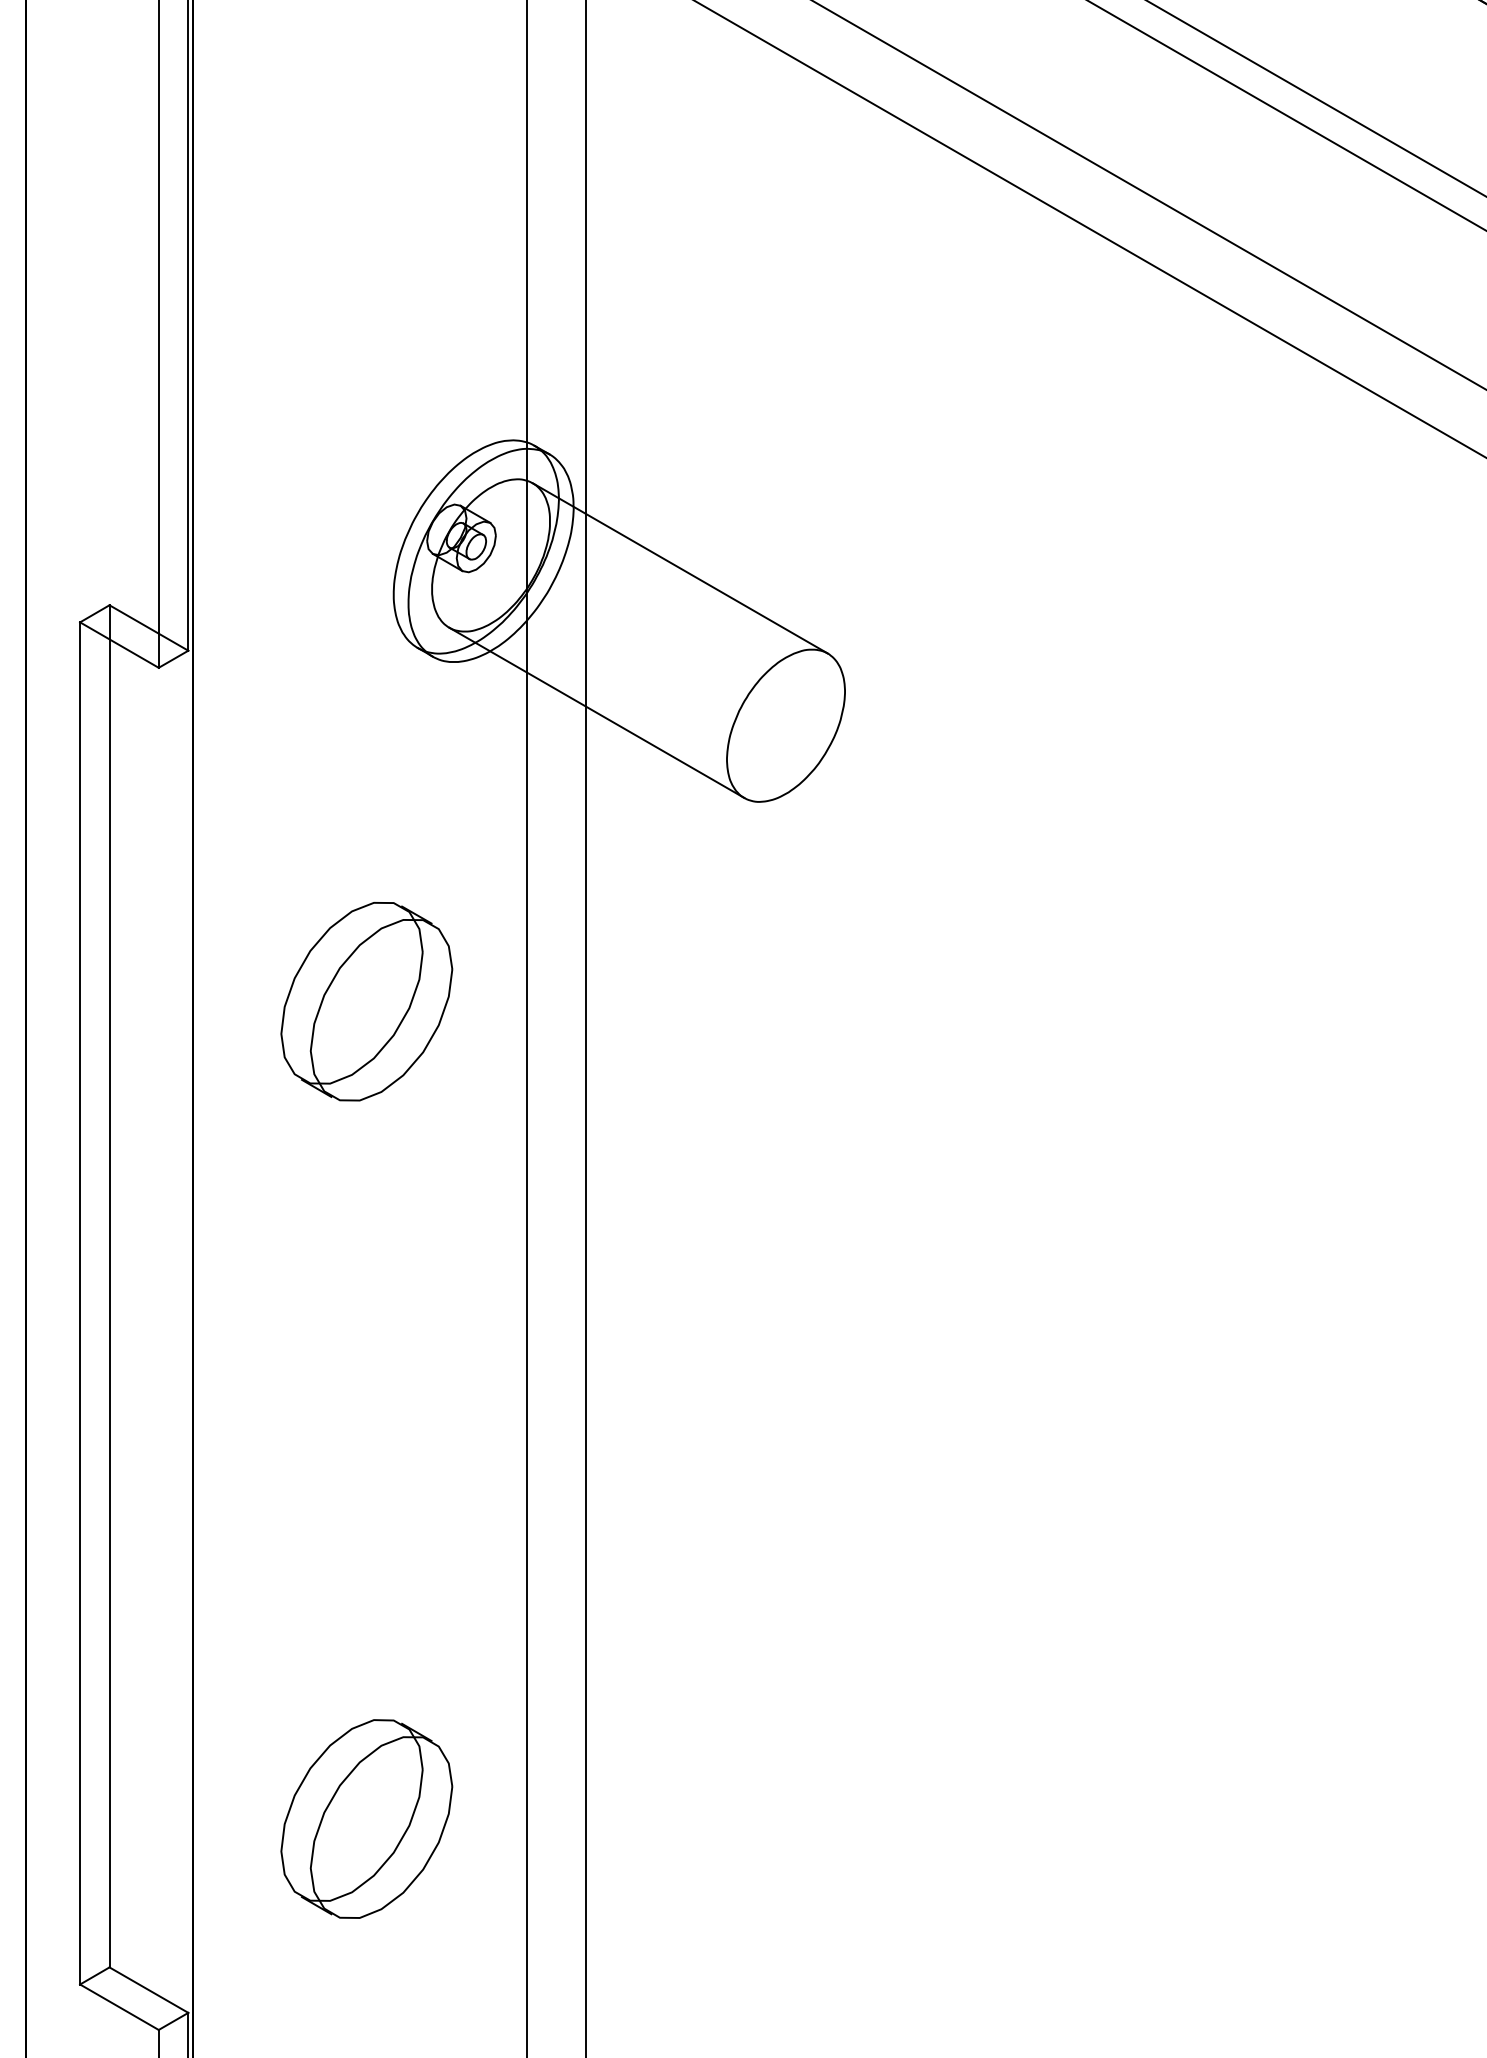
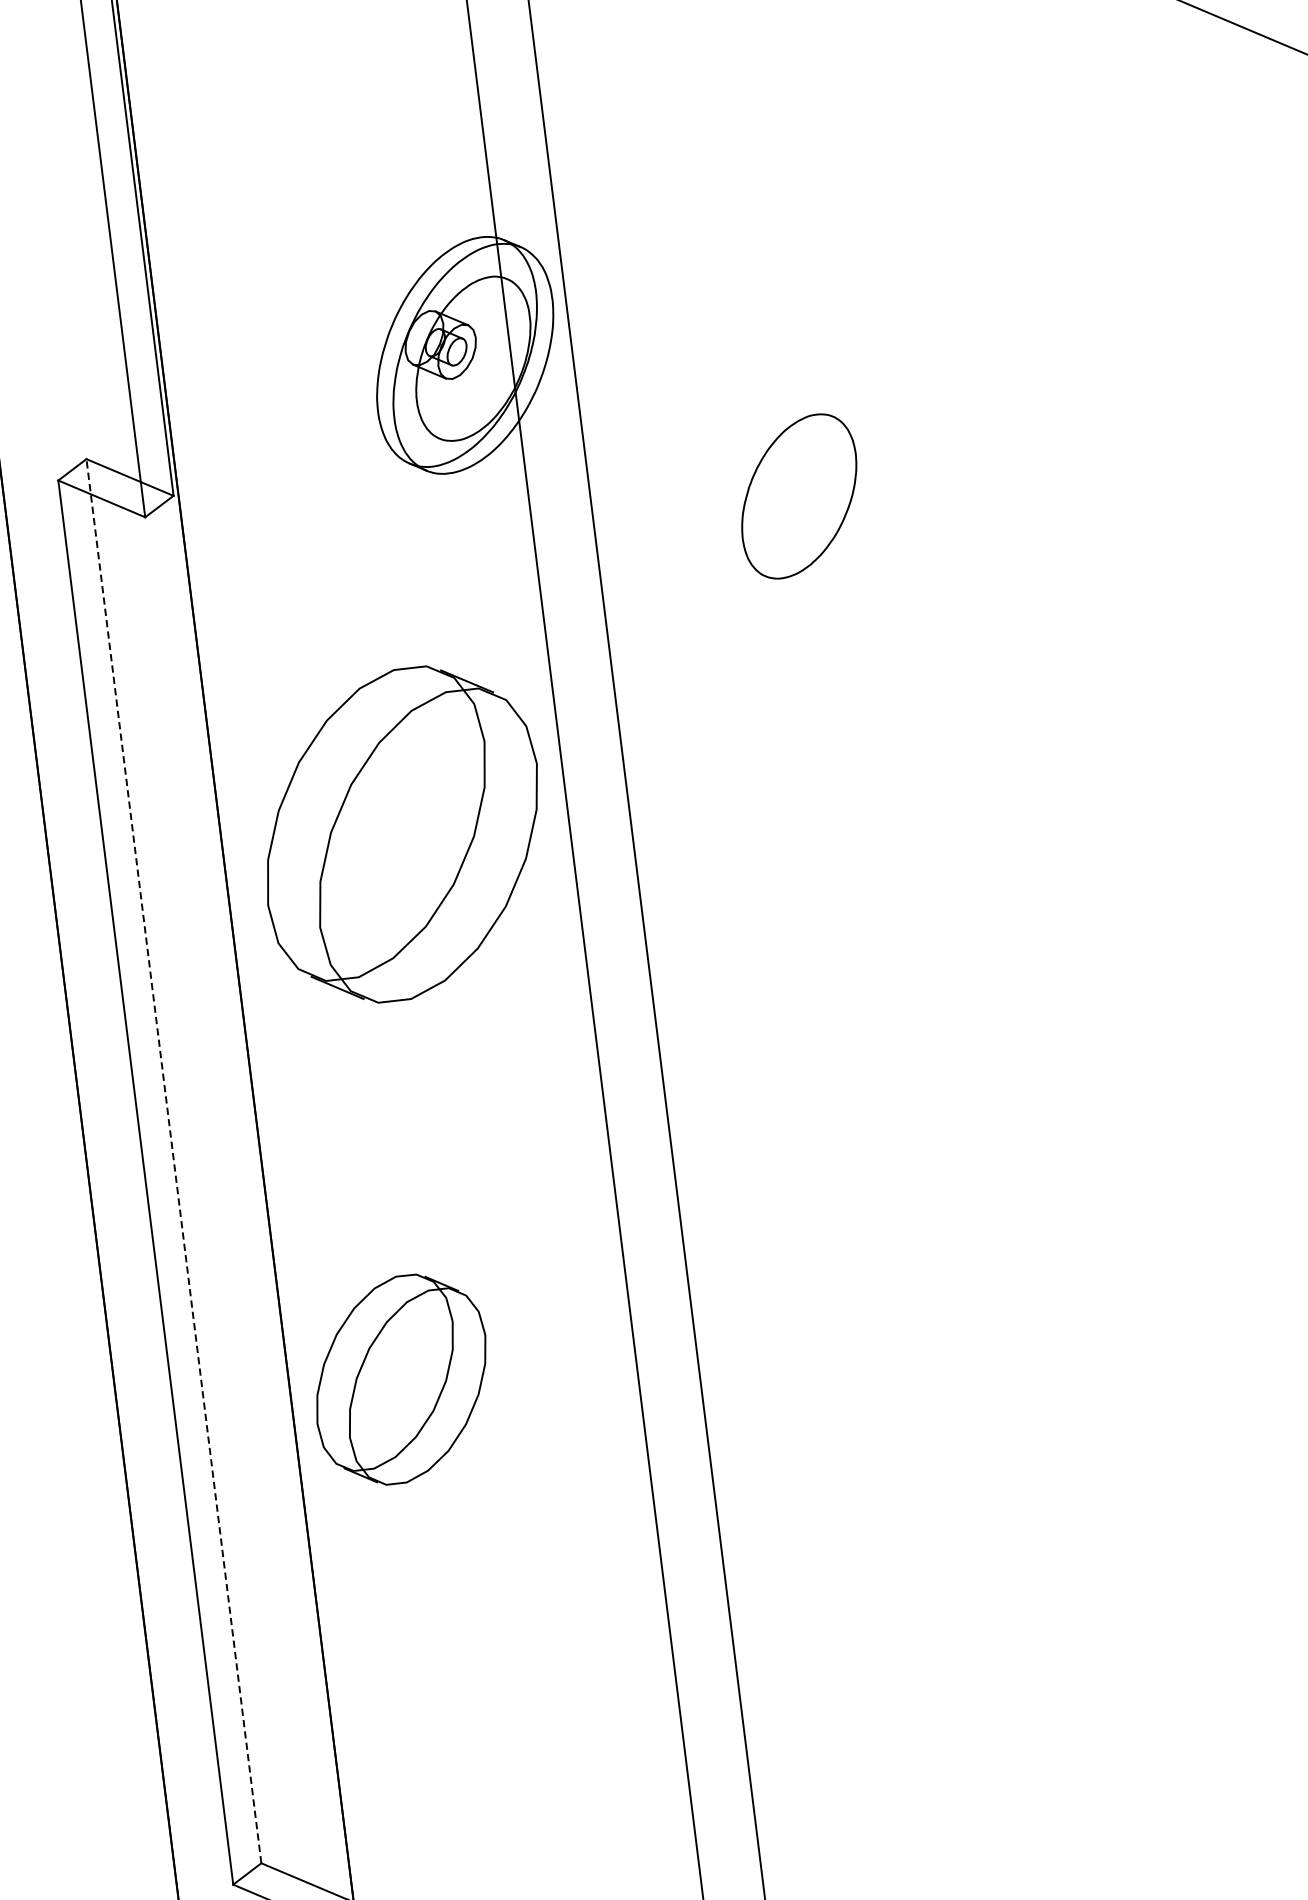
line: (679, 568) -> (669, 348), removed
line: (596, 712) -> (602, 507), removed
part: (366, 1001) -> (402, 834), size x1.6
line: (109, 1285) -> (173, 1160), solid -> dashed
part: (366, 1818) -> (400, 1379), moved

